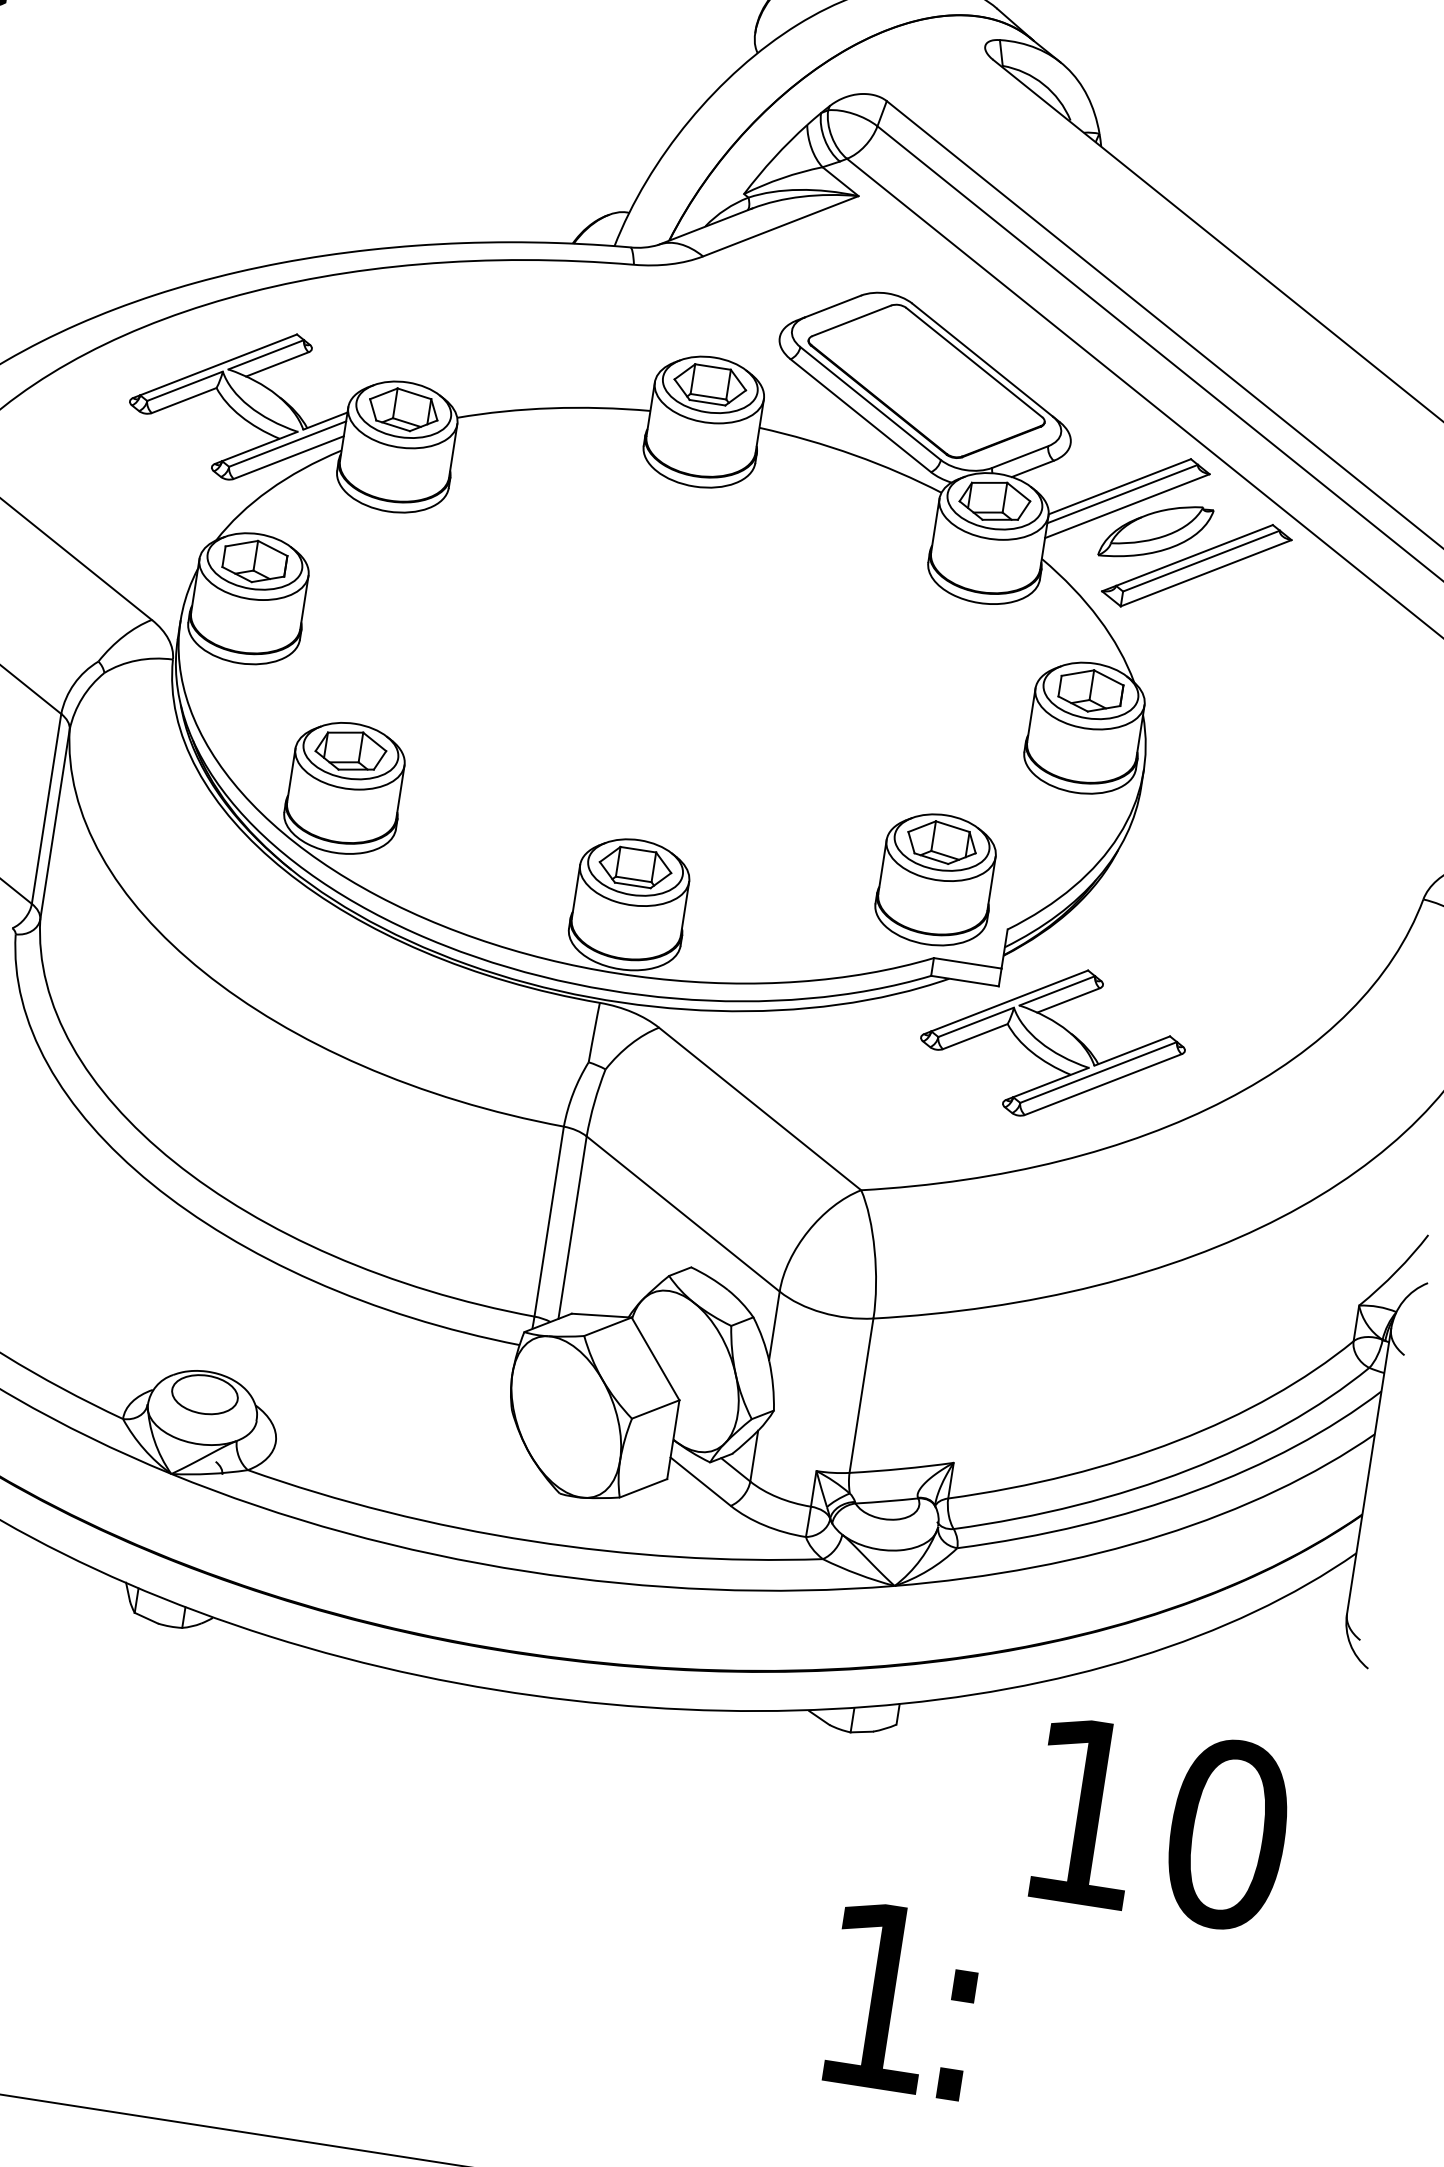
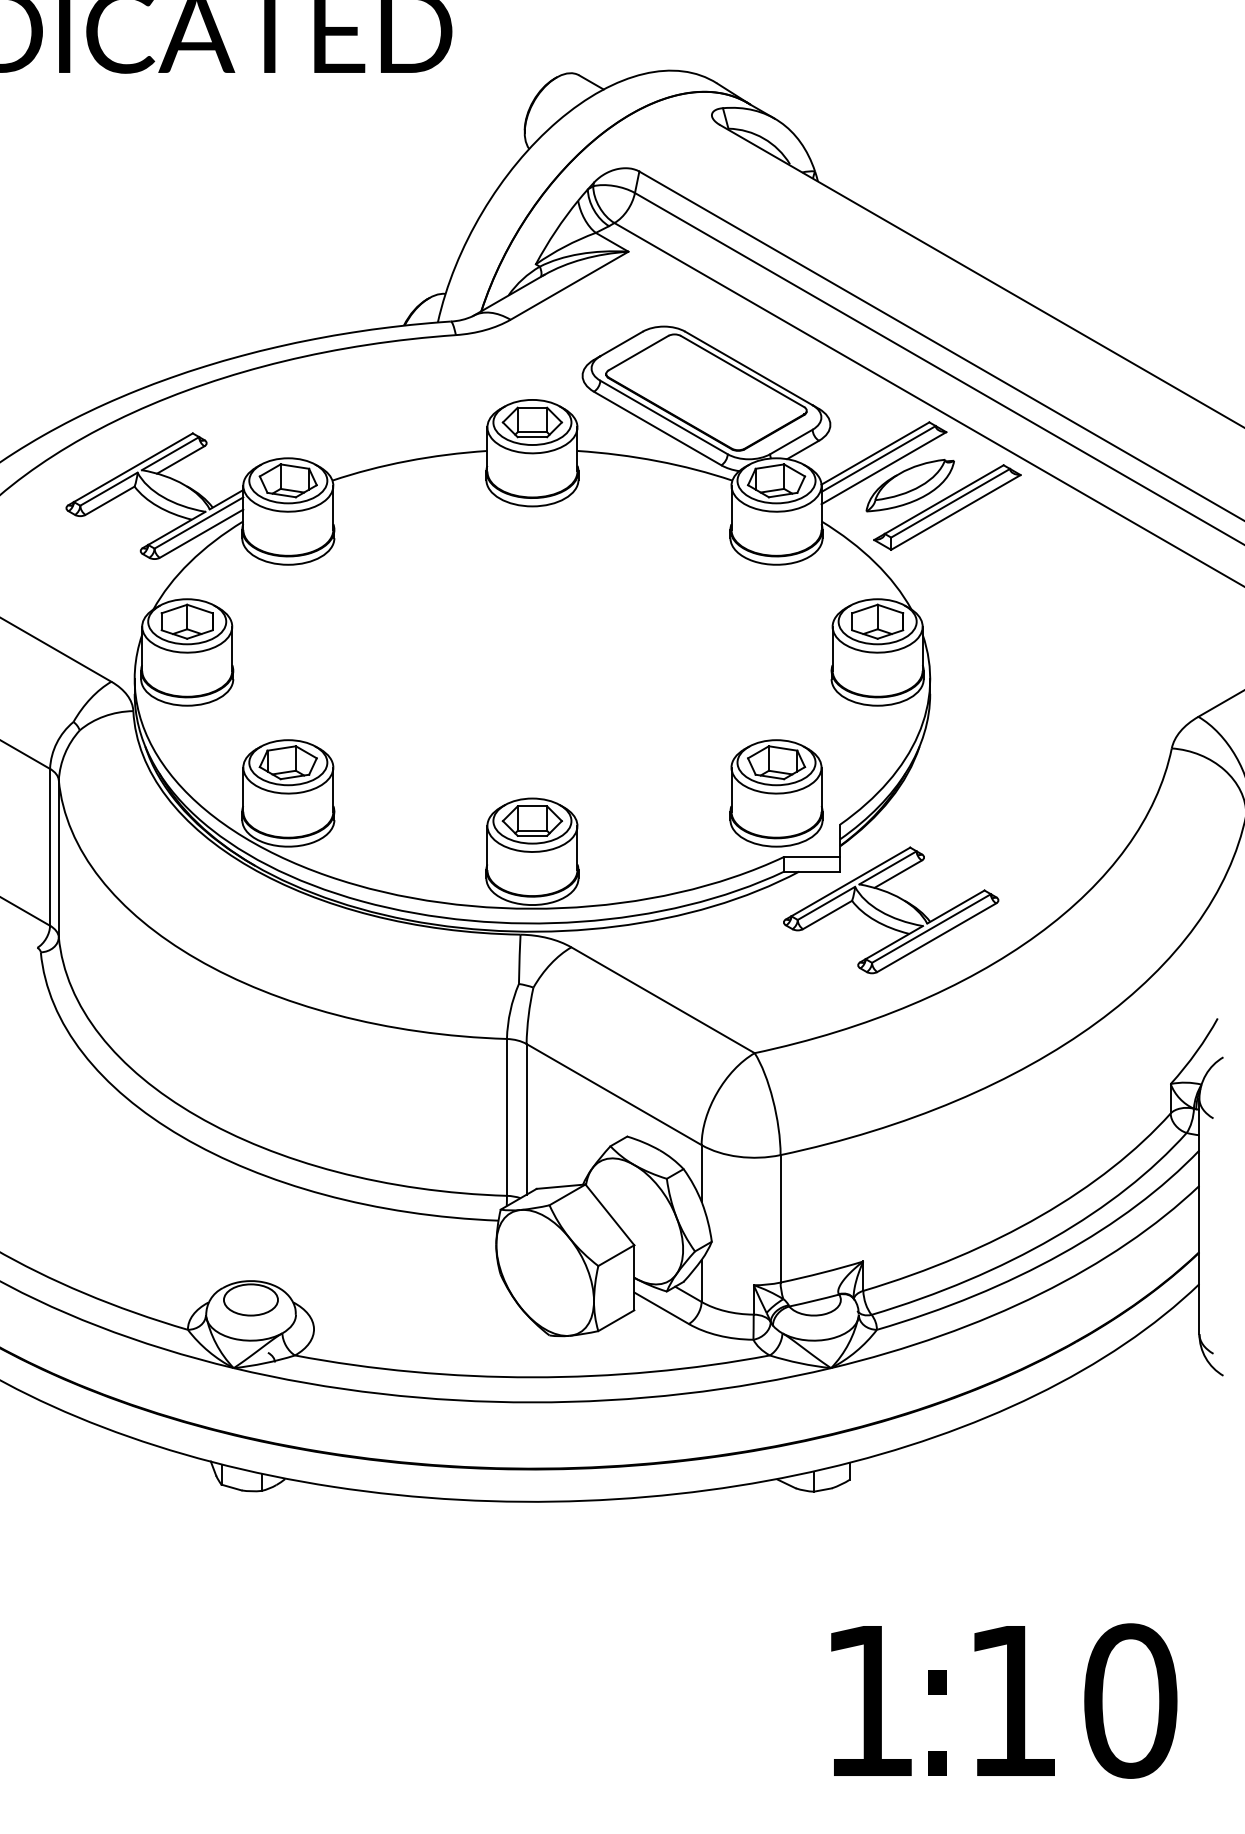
text: (1160, 1823) -> (1075, 1700), moved

